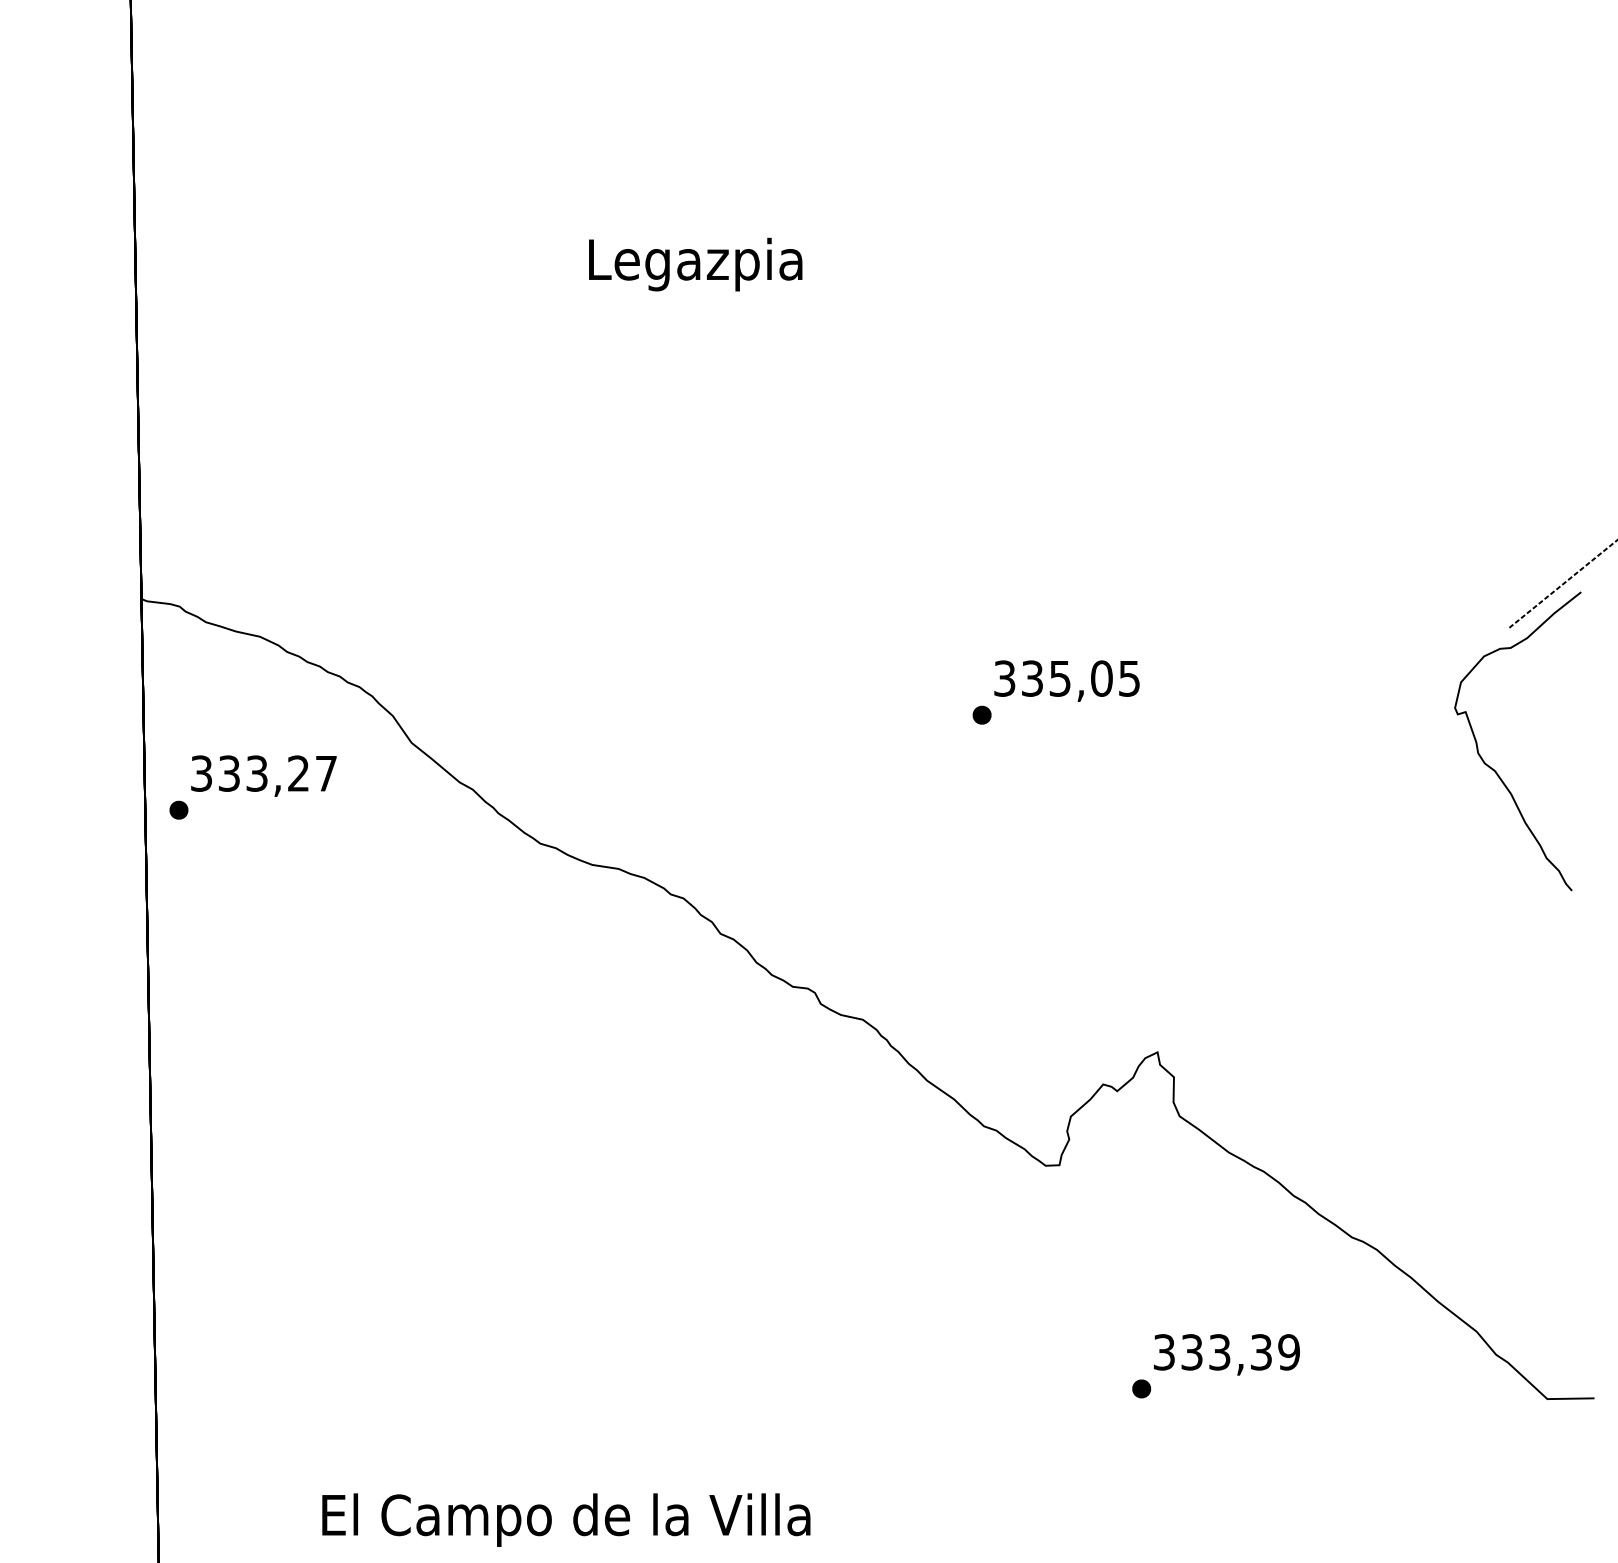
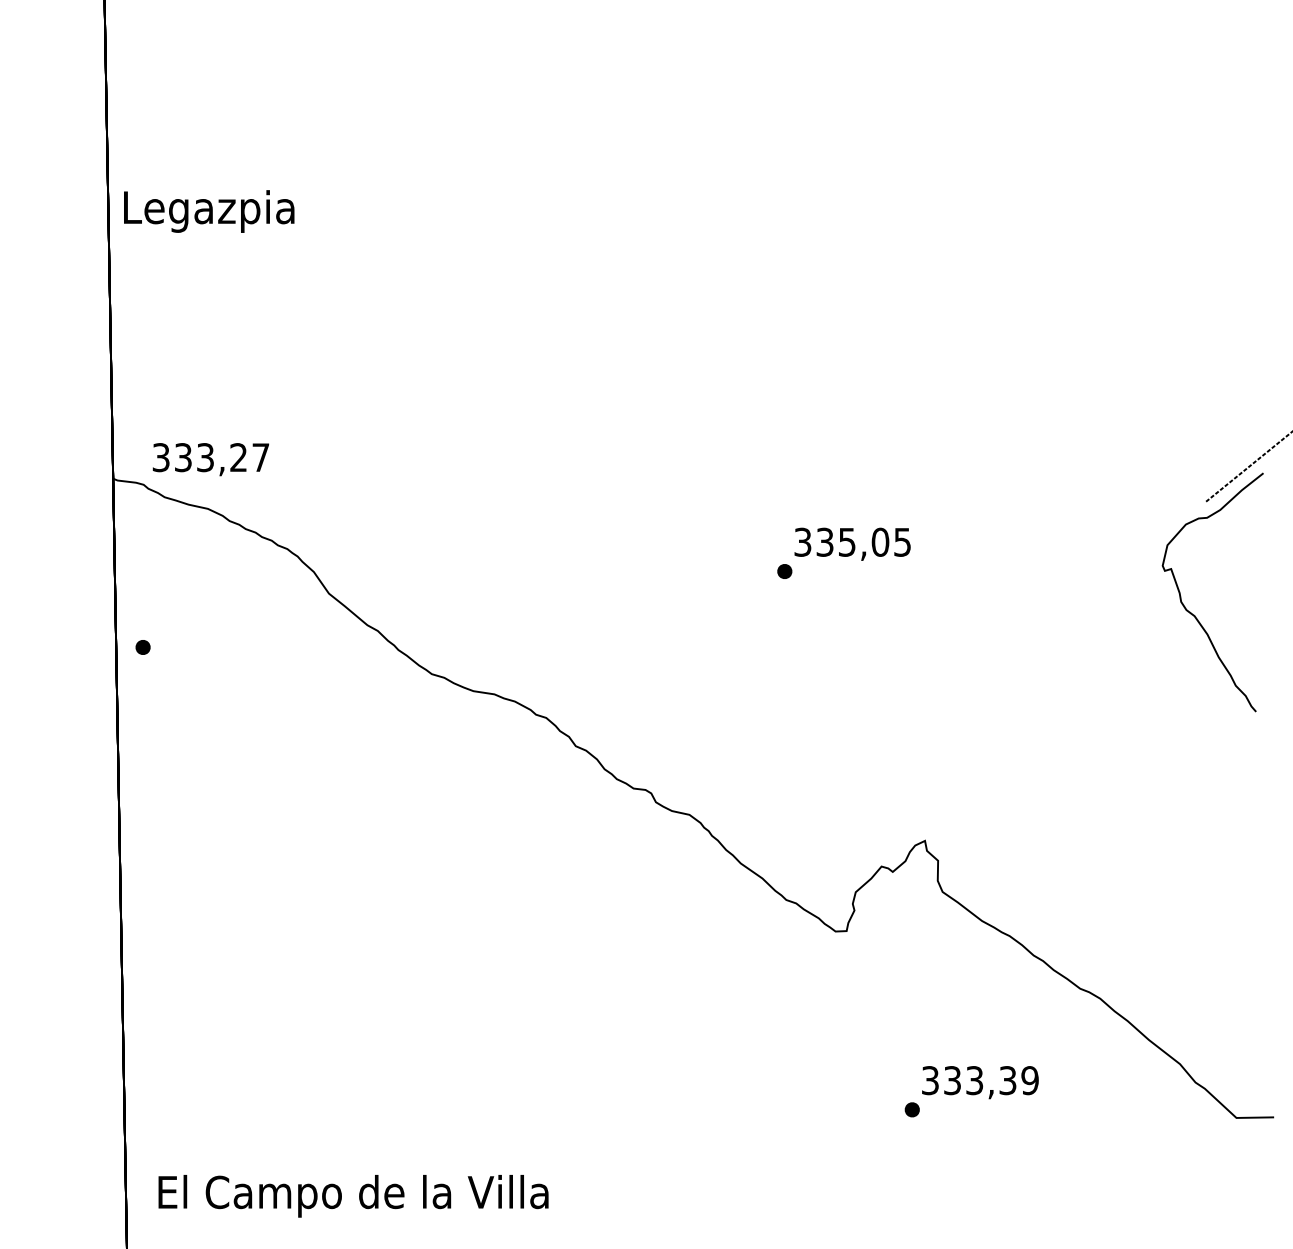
text: (695, 264) -> (209, 211), moved
text: (263, 775) -> (210, 459), moved
text: (566, 1519) -> (353, 1195), moved

